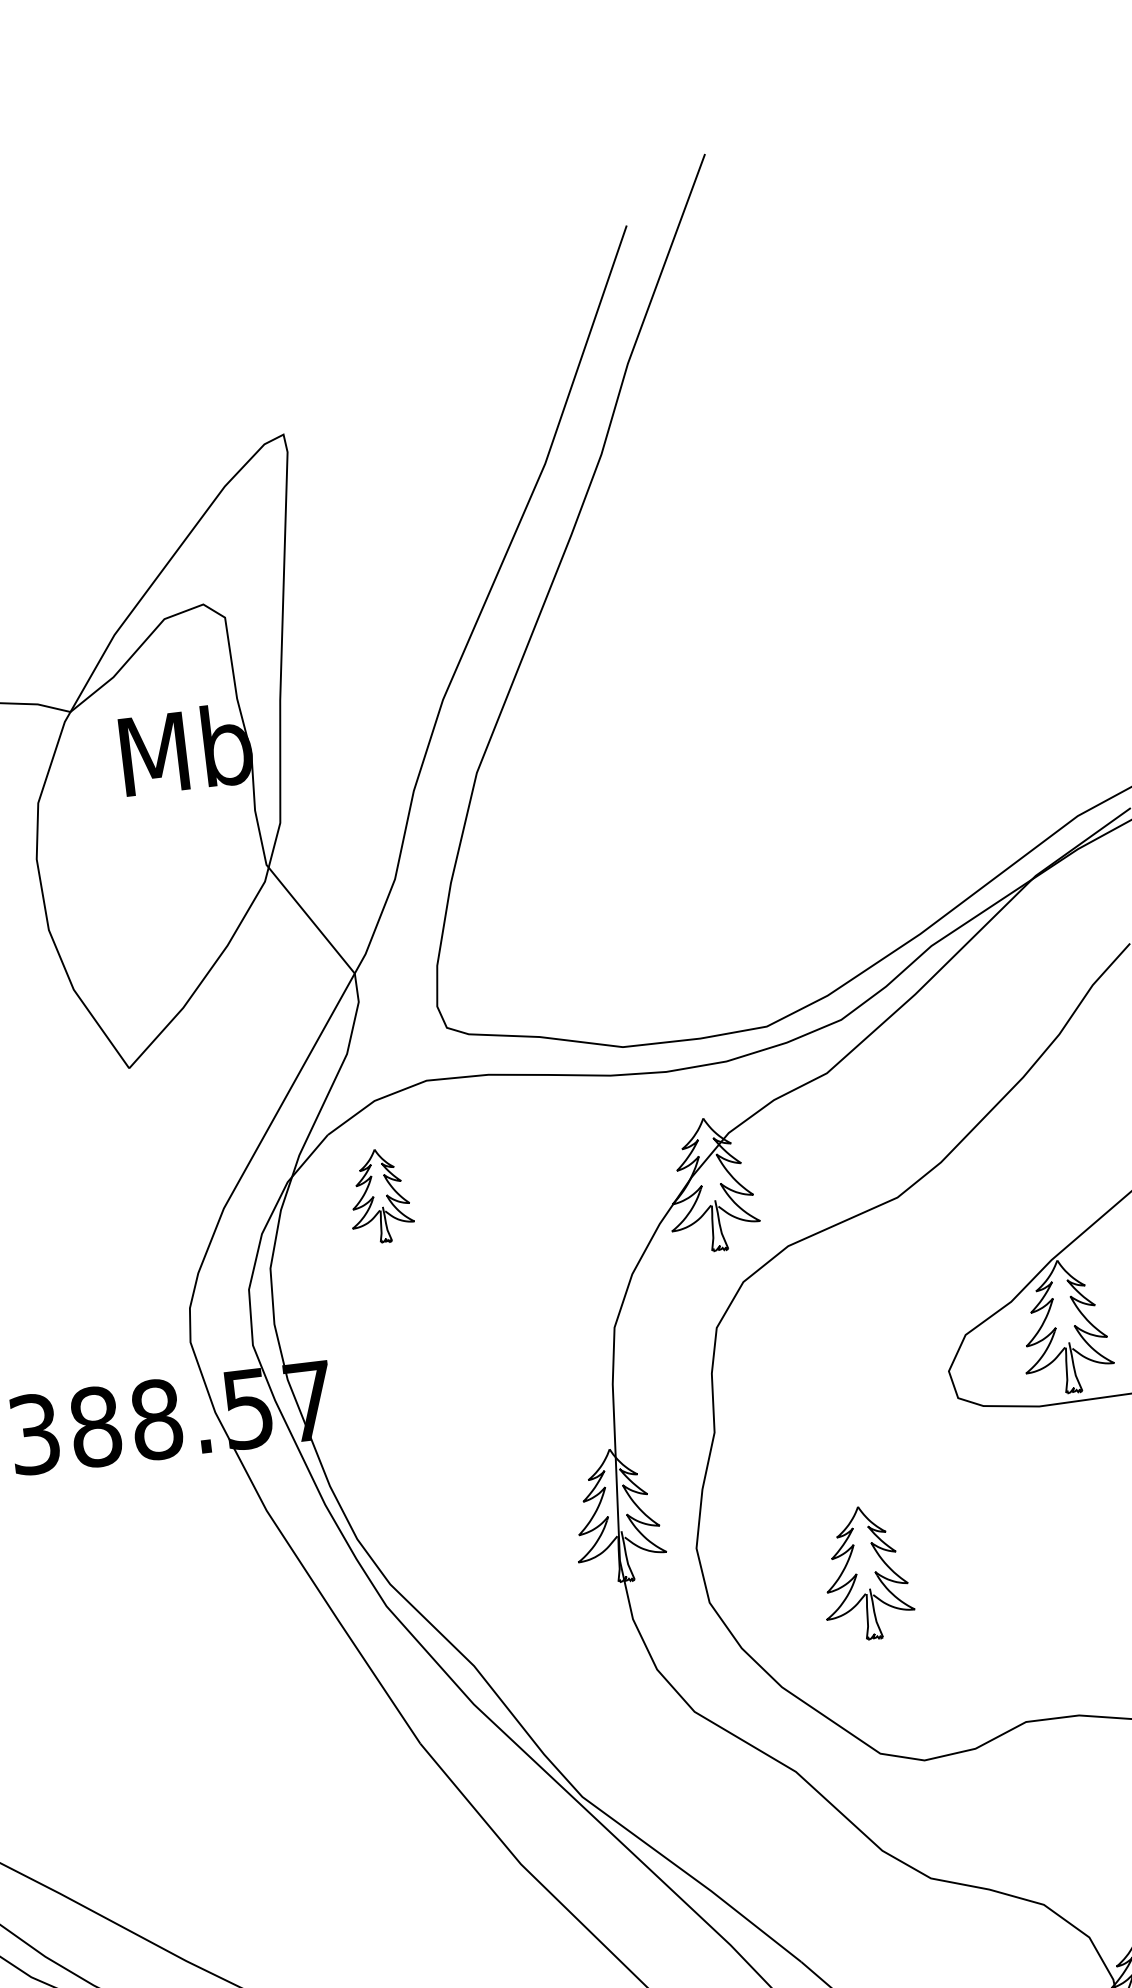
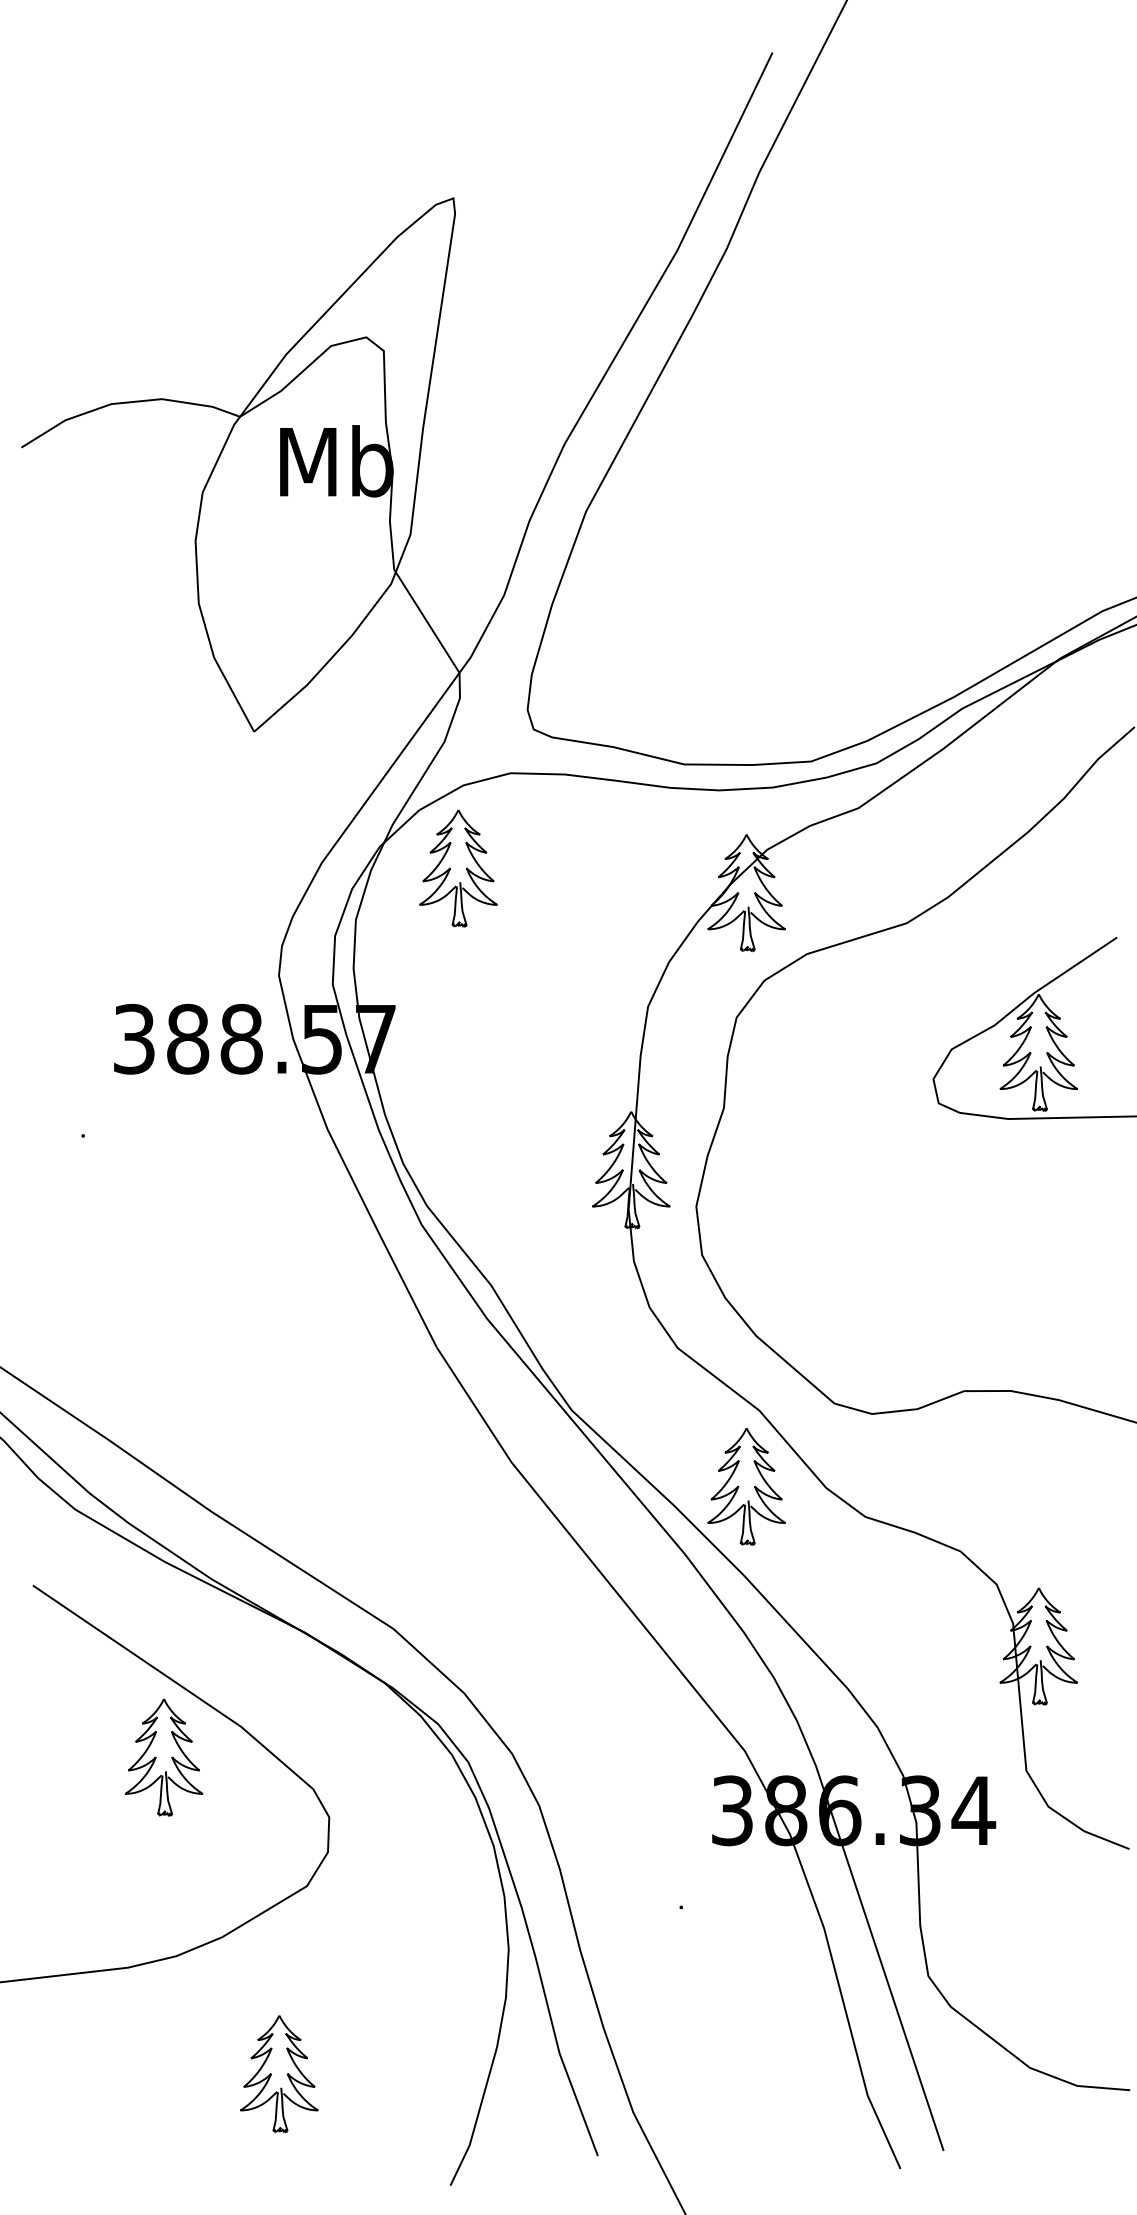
part: (380, 1196) -> (458, 868), size x1.43
part: (865, 1573) -> (746, 1486), moved

